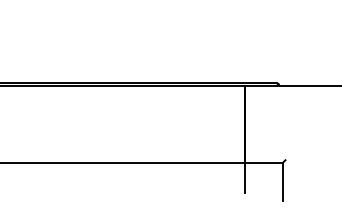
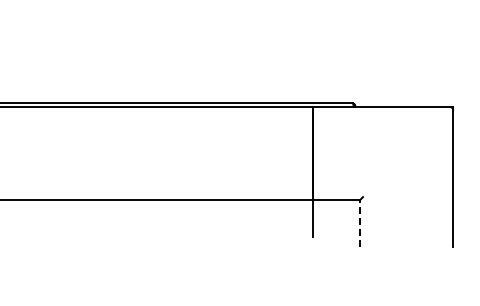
line: (282, 180) -> (359, 222), solid -> dashed

